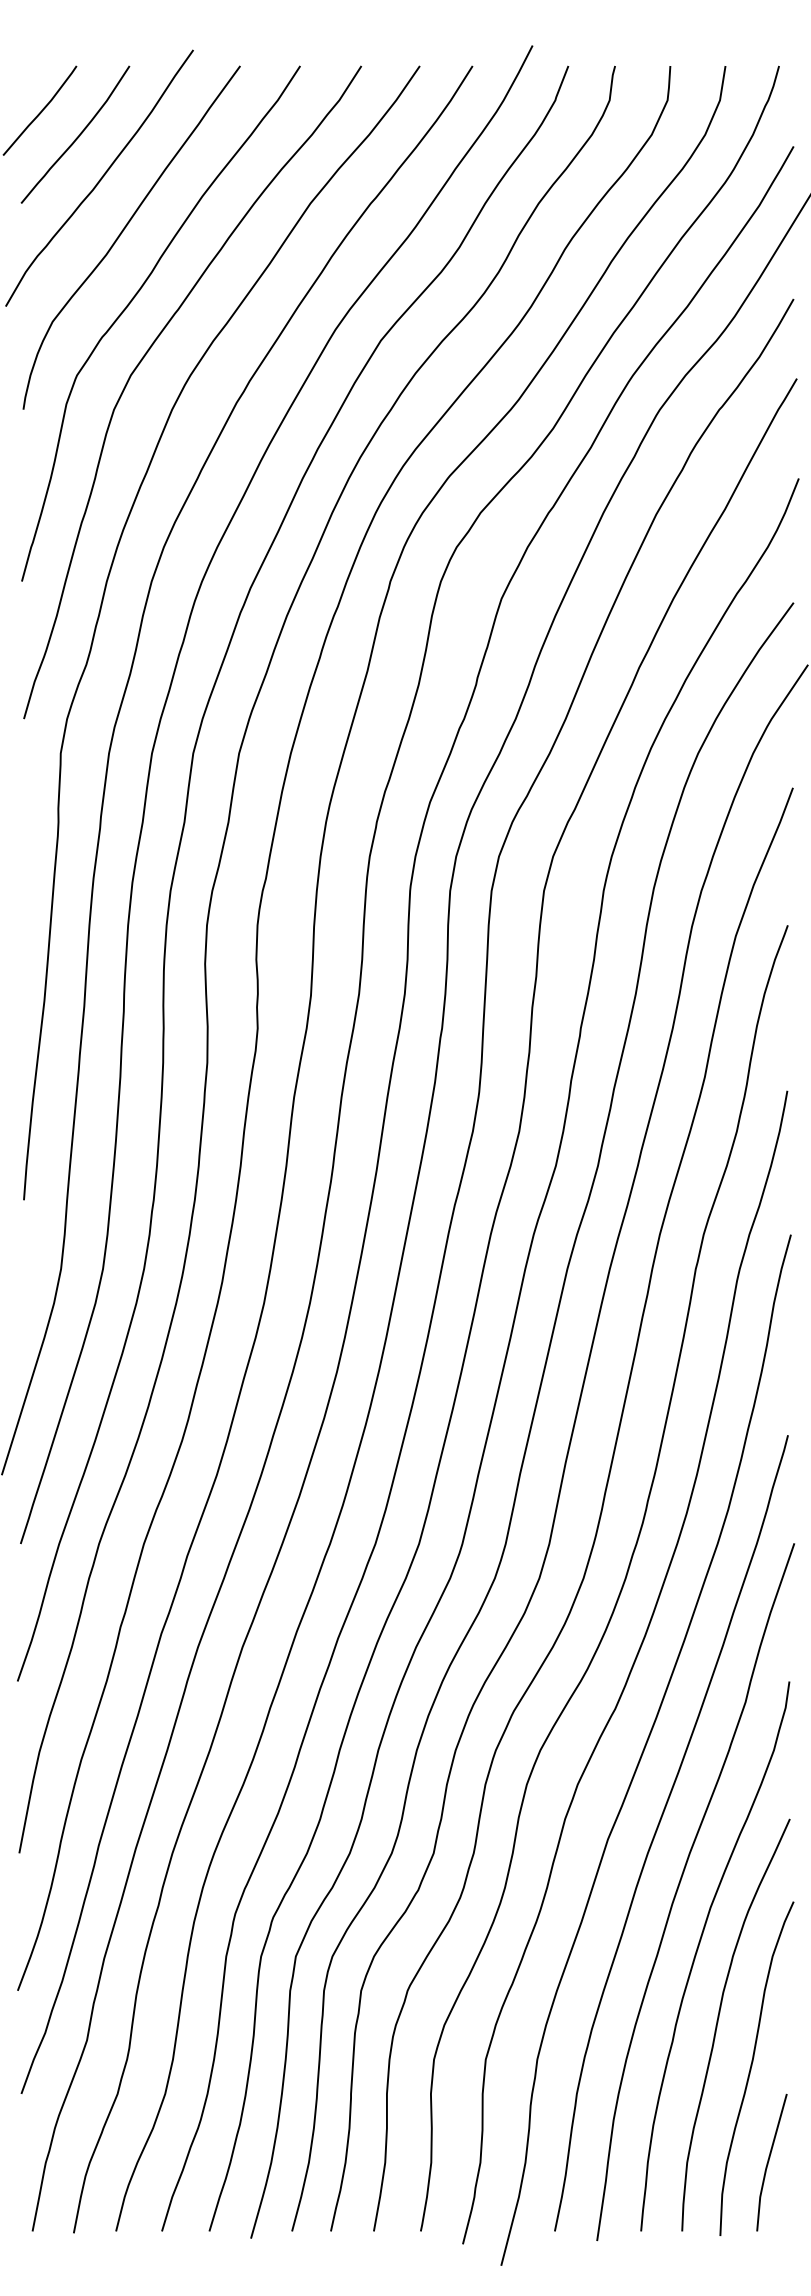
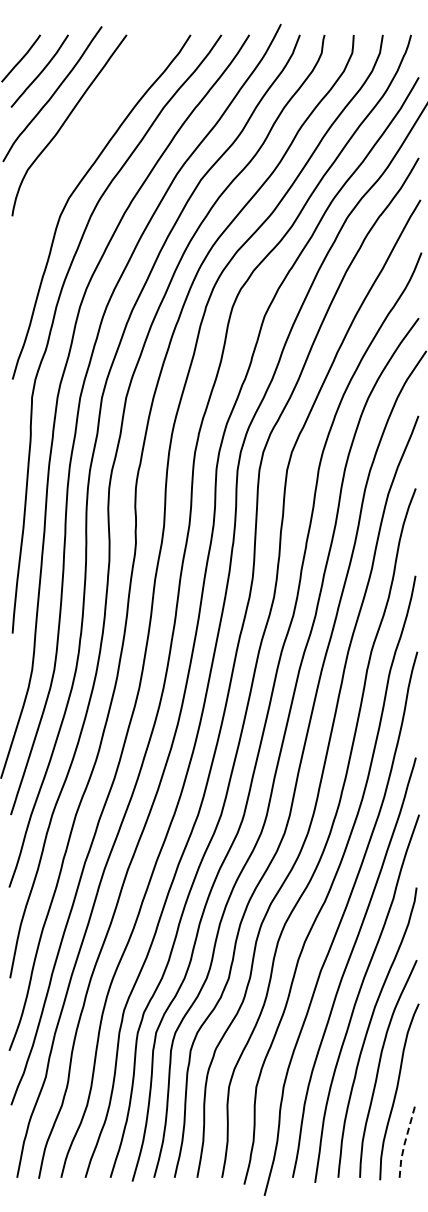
curve: (133, 302) -> (70, 159), removed
line: (768, 2164) -> (405, 1142), solid -> dashed

